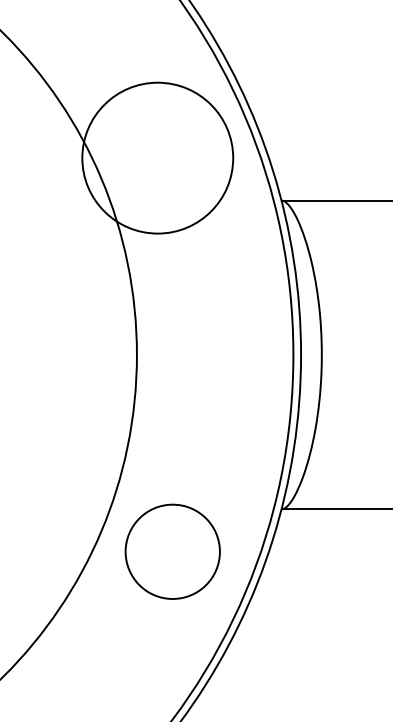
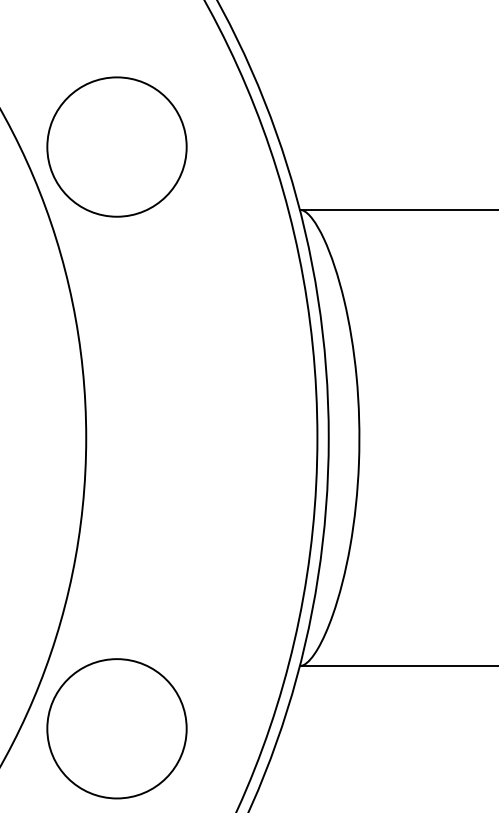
circle: (157, 158) -> (116, 147), size x0.62
circle: (172, 551) -> (116, 728), moved

